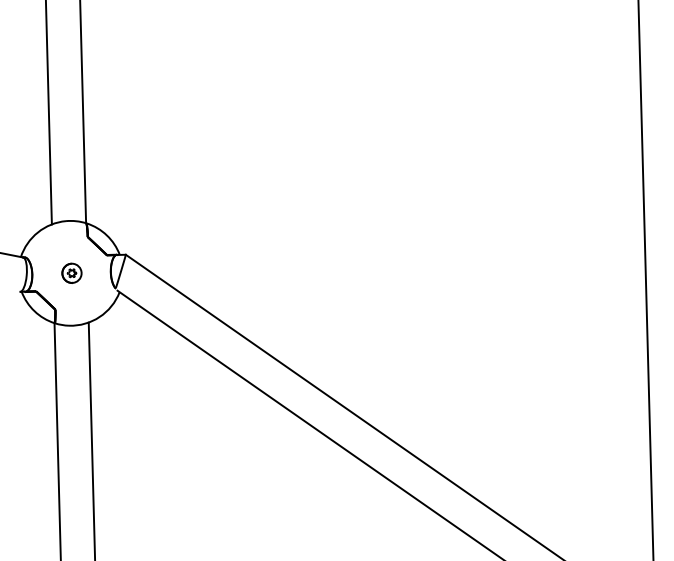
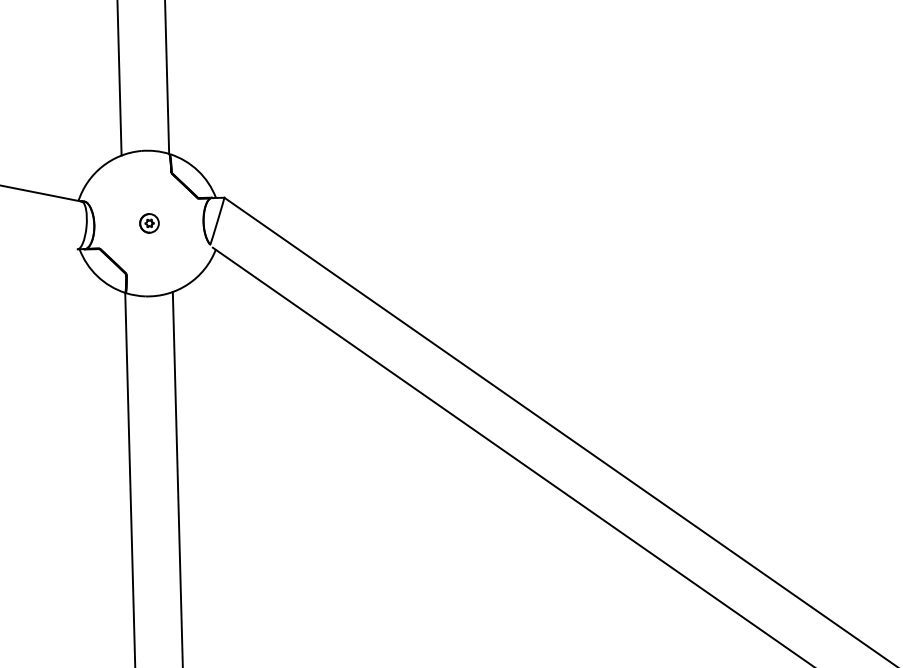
part: (71, 272) -> (148, 222), size x0.7

